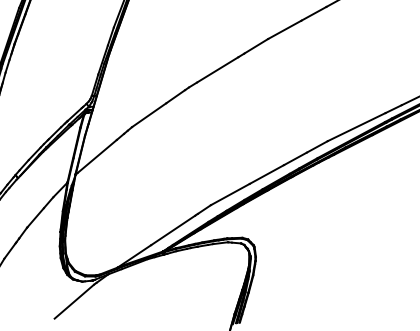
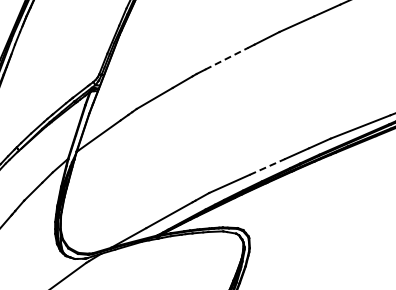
line: (218, 69) -> (227, 58), solid -> dashed
line: (266, 174) -> (267, 166), solid -> dashed

